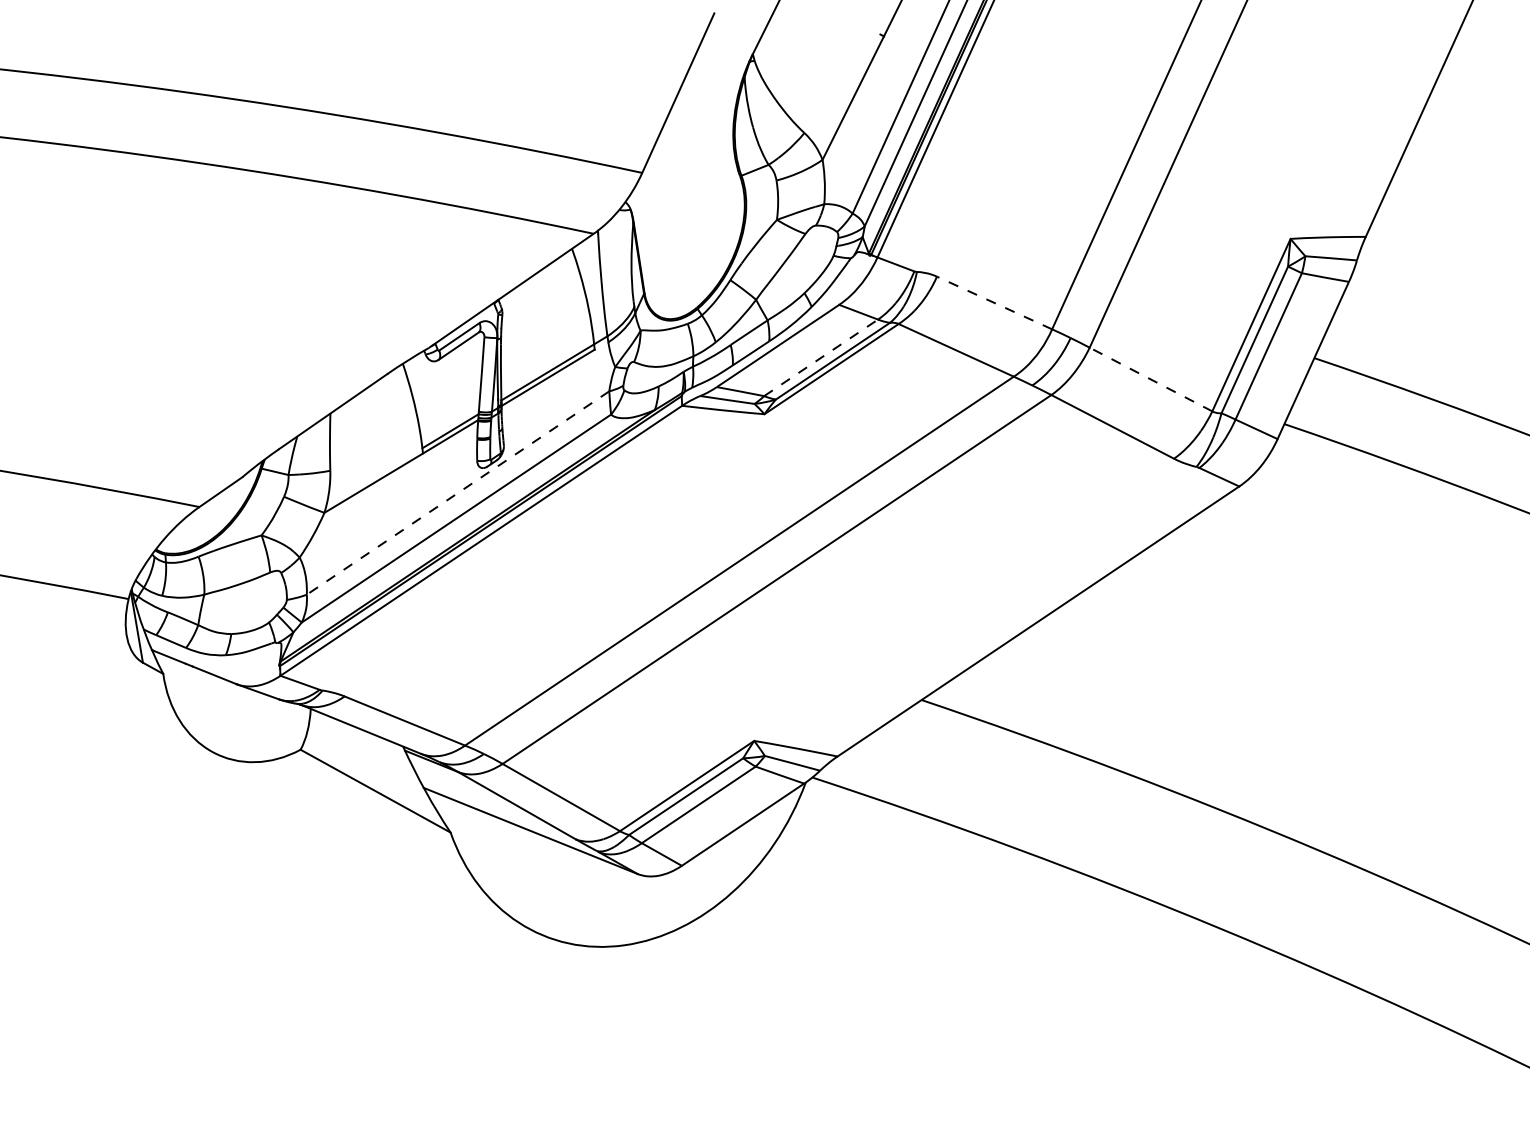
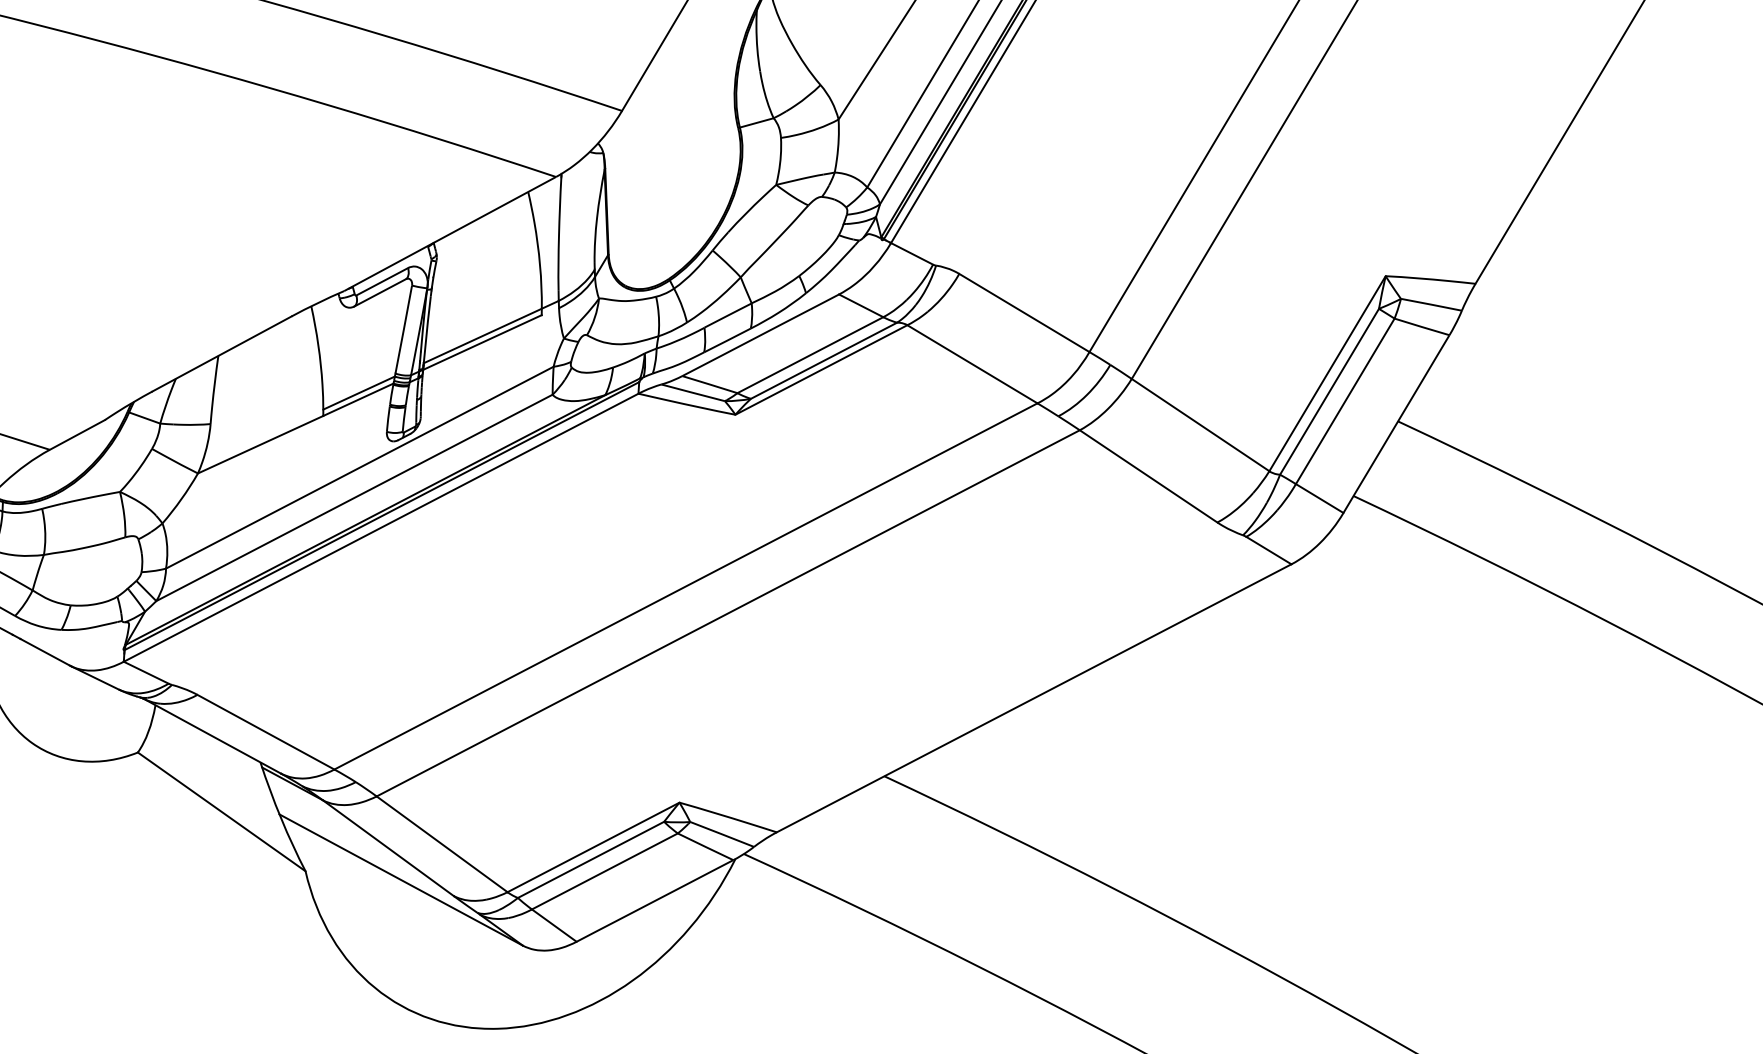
line: (994, 302) -> (1024, 312), dashed -> solid
line: (821, 357) -> (810, 354), dashed -> solid
line: (1150, 379) -> (1199, 424), dashed -> solid
line: (457, 493) -> (359, 468), dashed -> solid

